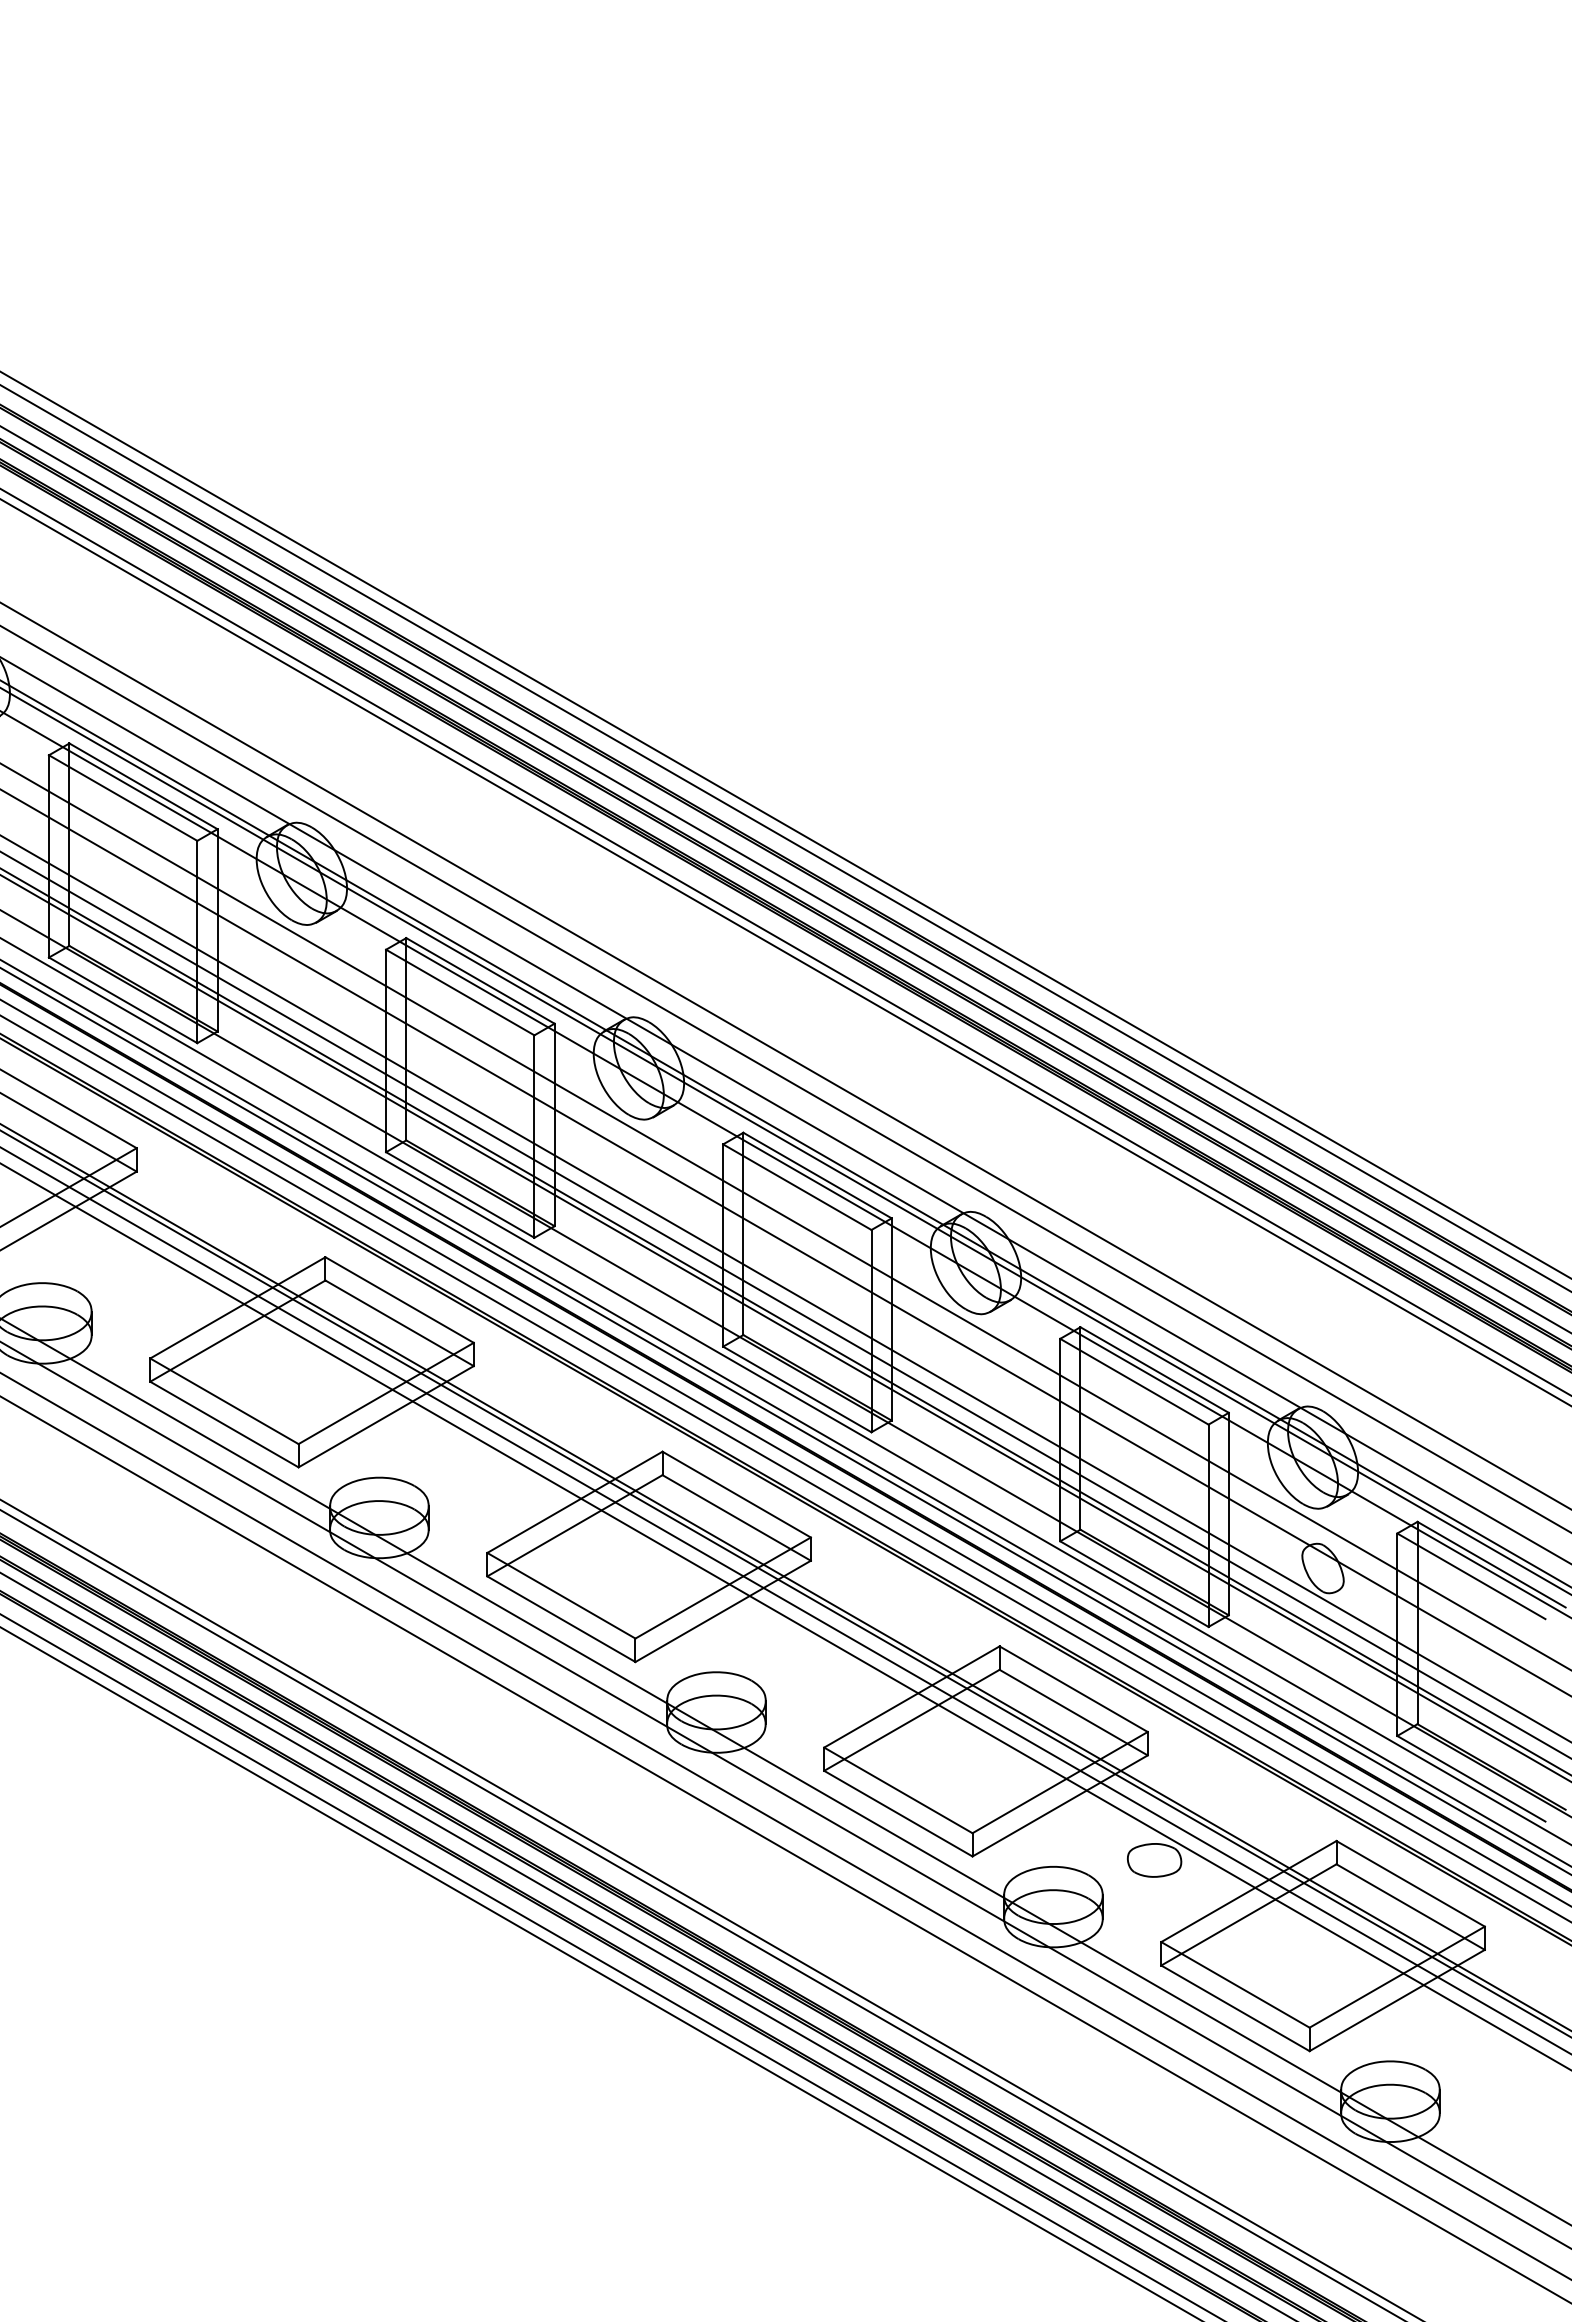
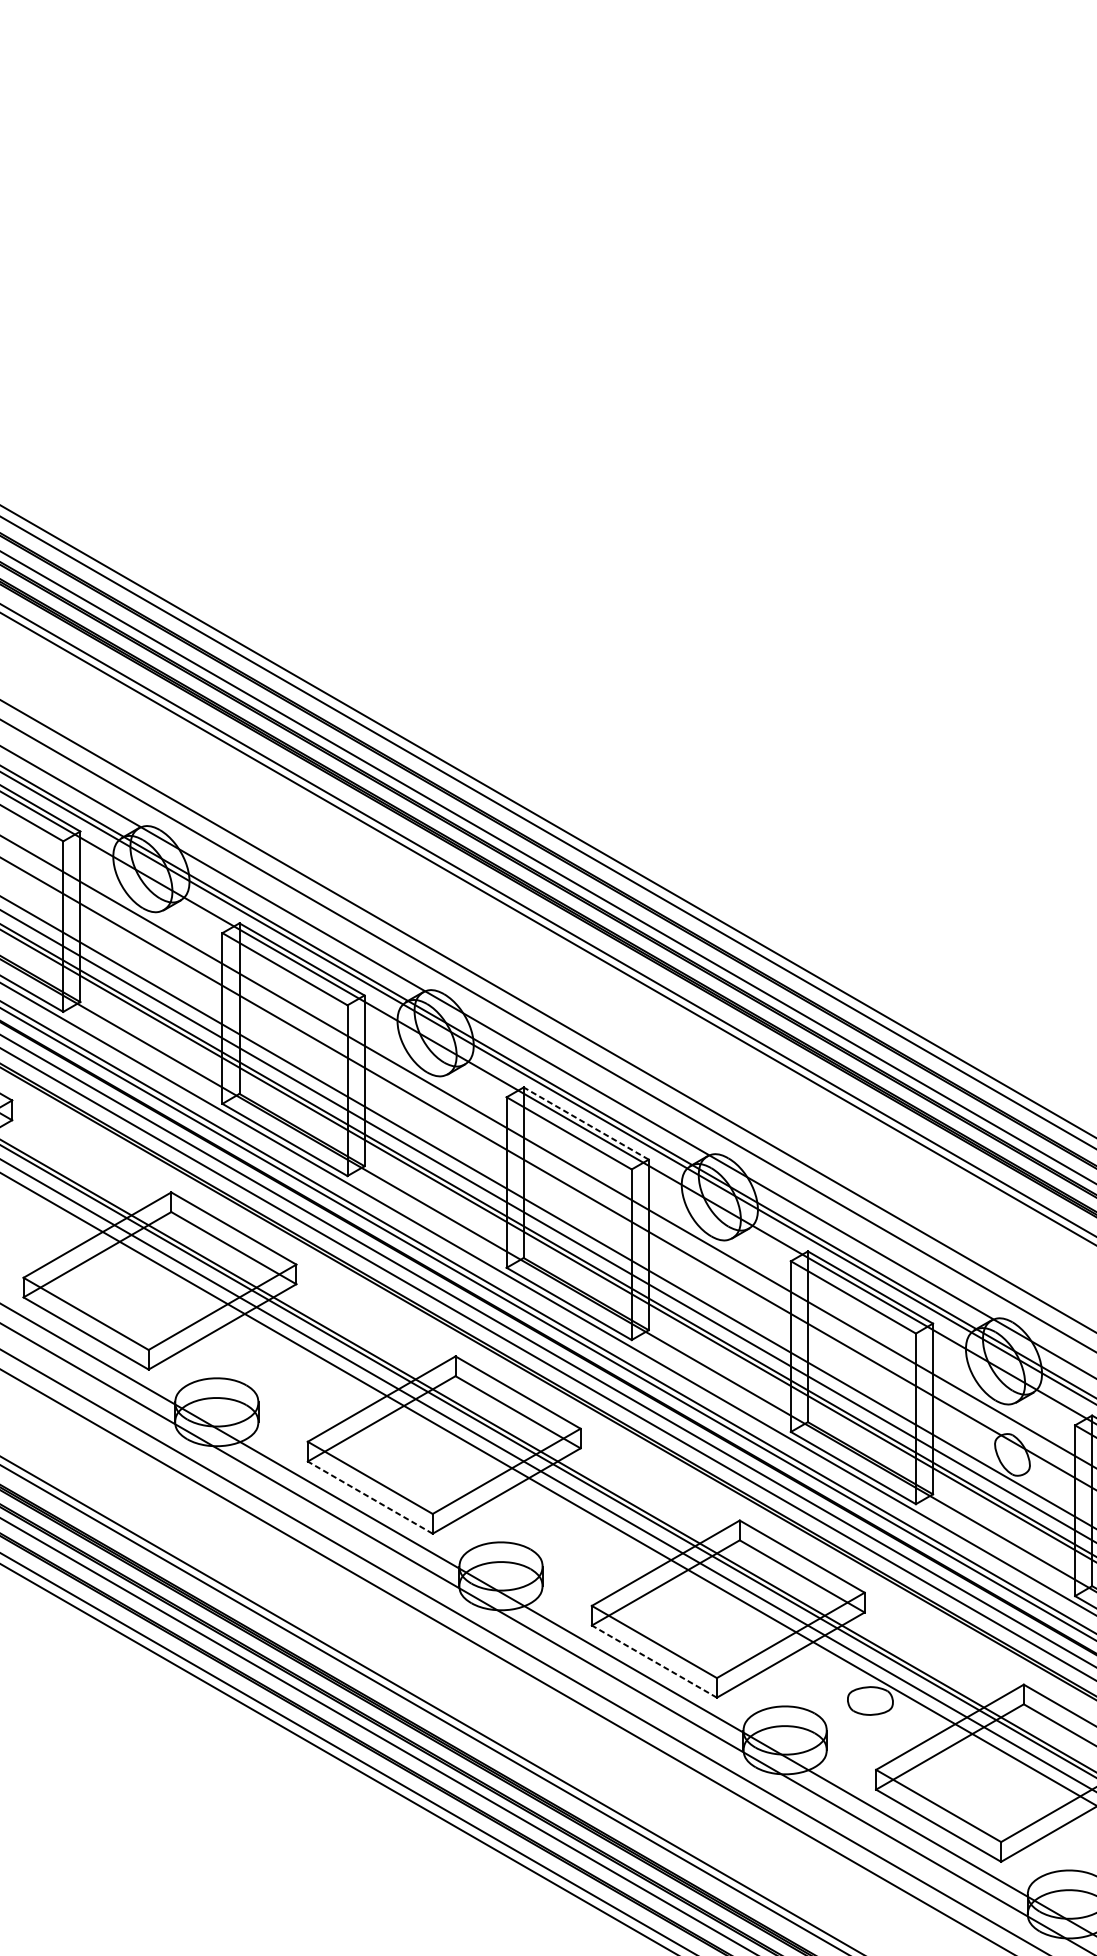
line: (817, 1175) -> (586, 1123), solid -> dashed
line: (561, 1619) -> (370, 1497), solid -> dashed
line: (898, 1813) -> (654, 1661), solid -> dashed

